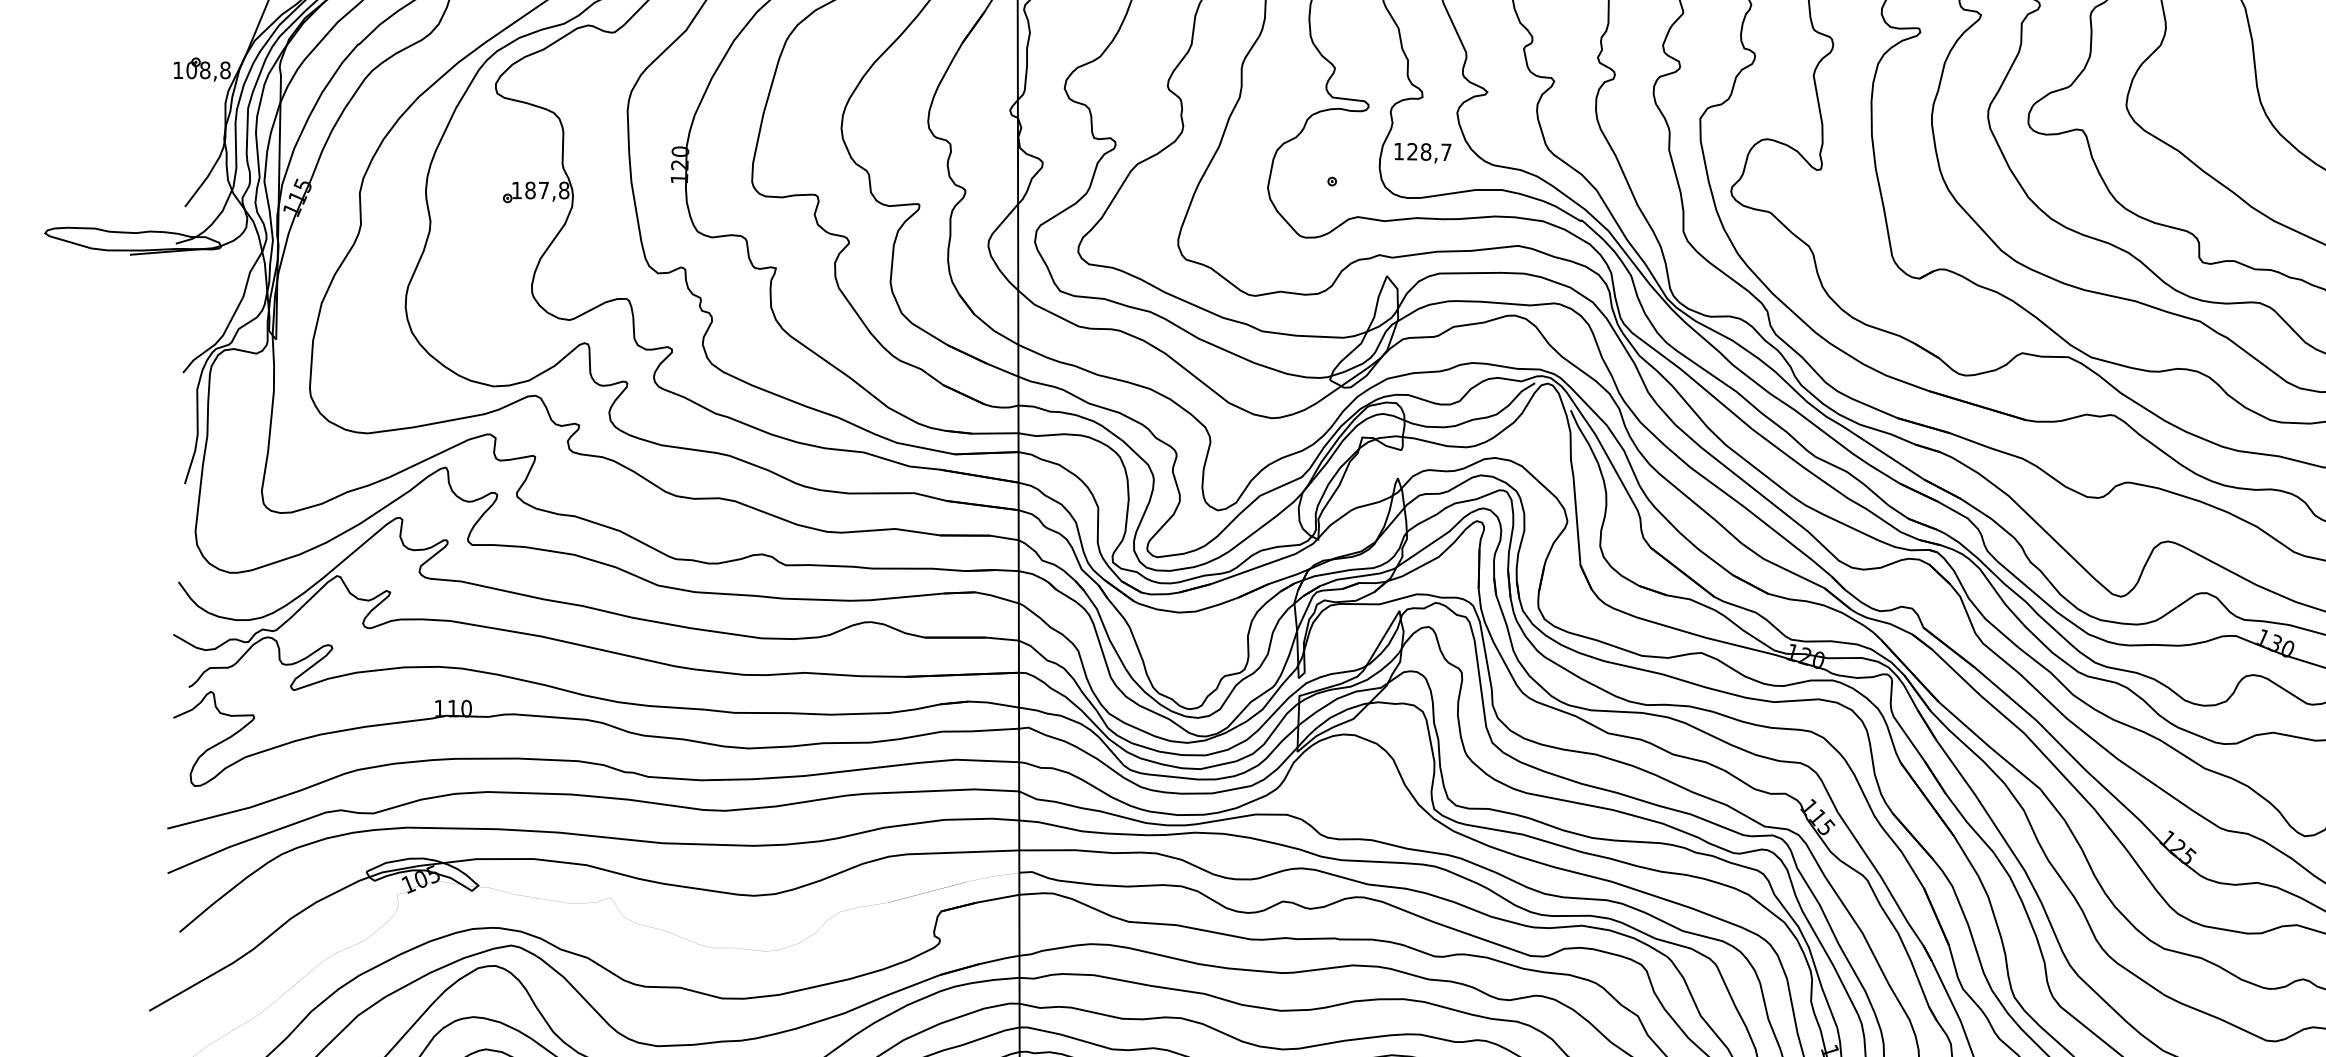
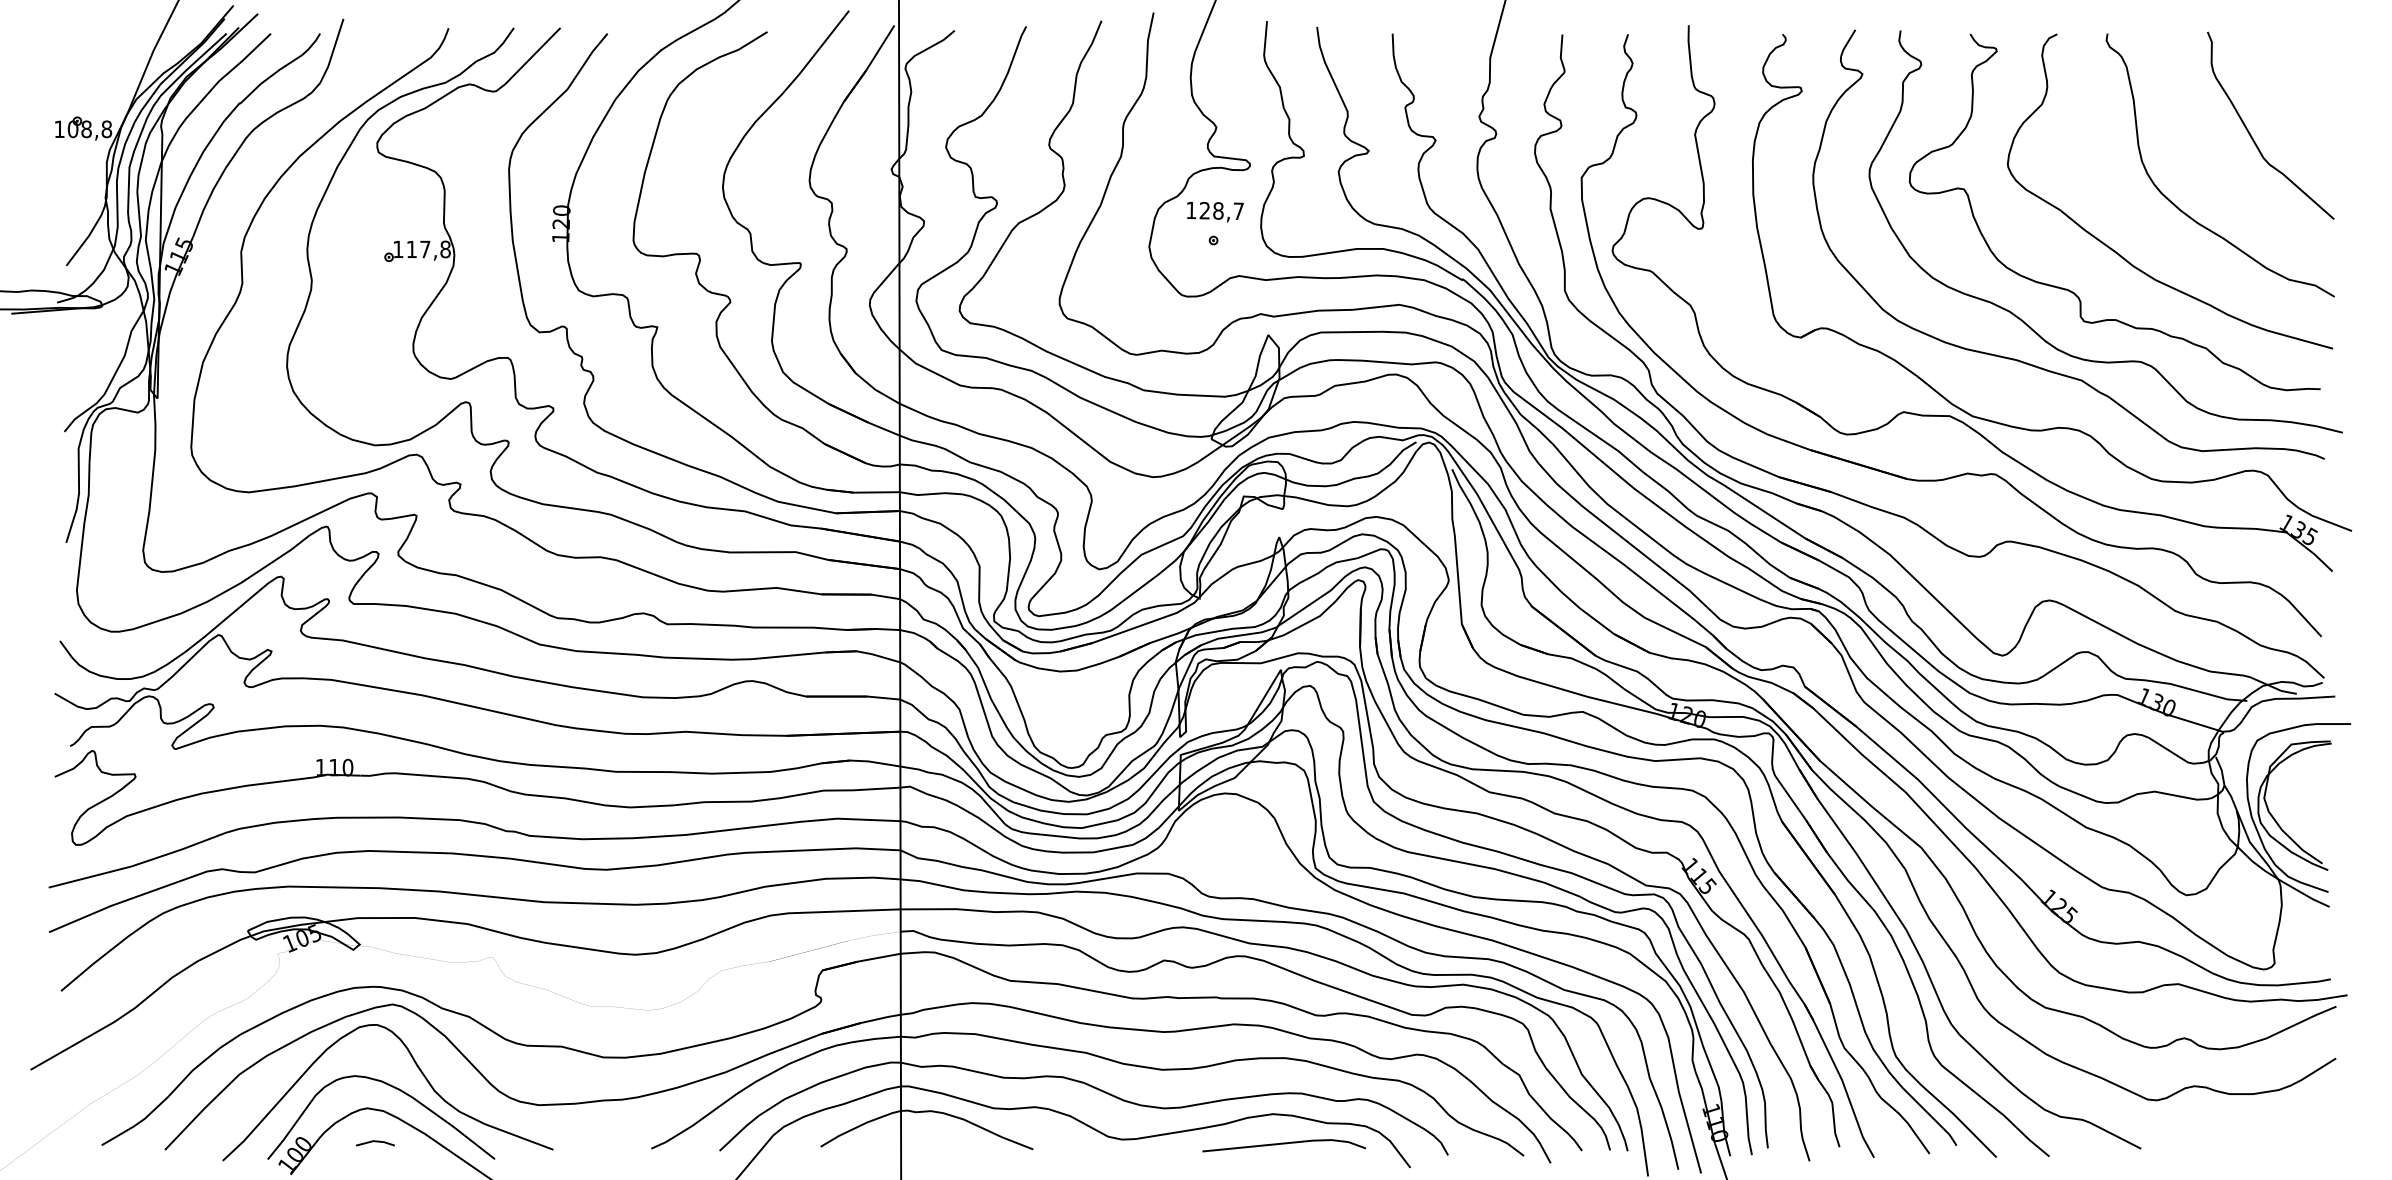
text: (1423, 152) -> (1215, 211), moved
text: (530, 190) -> (411, 249), 187,8 -> 117,8

